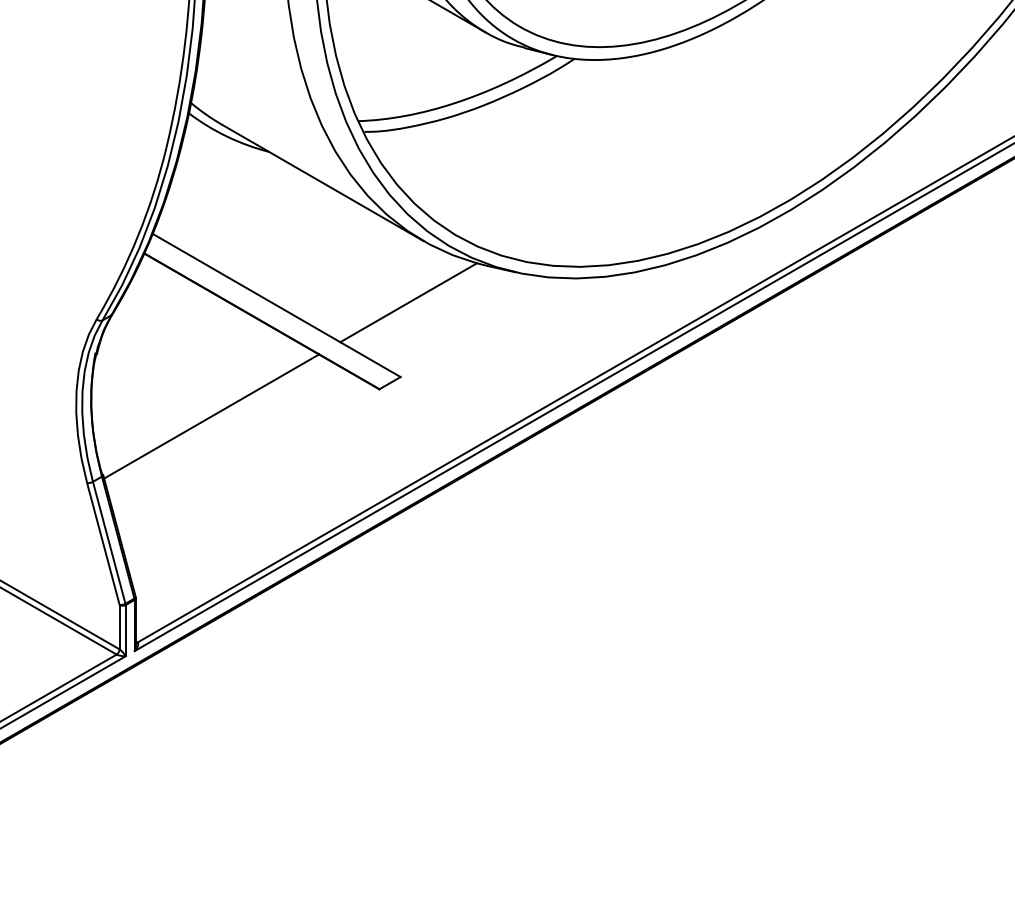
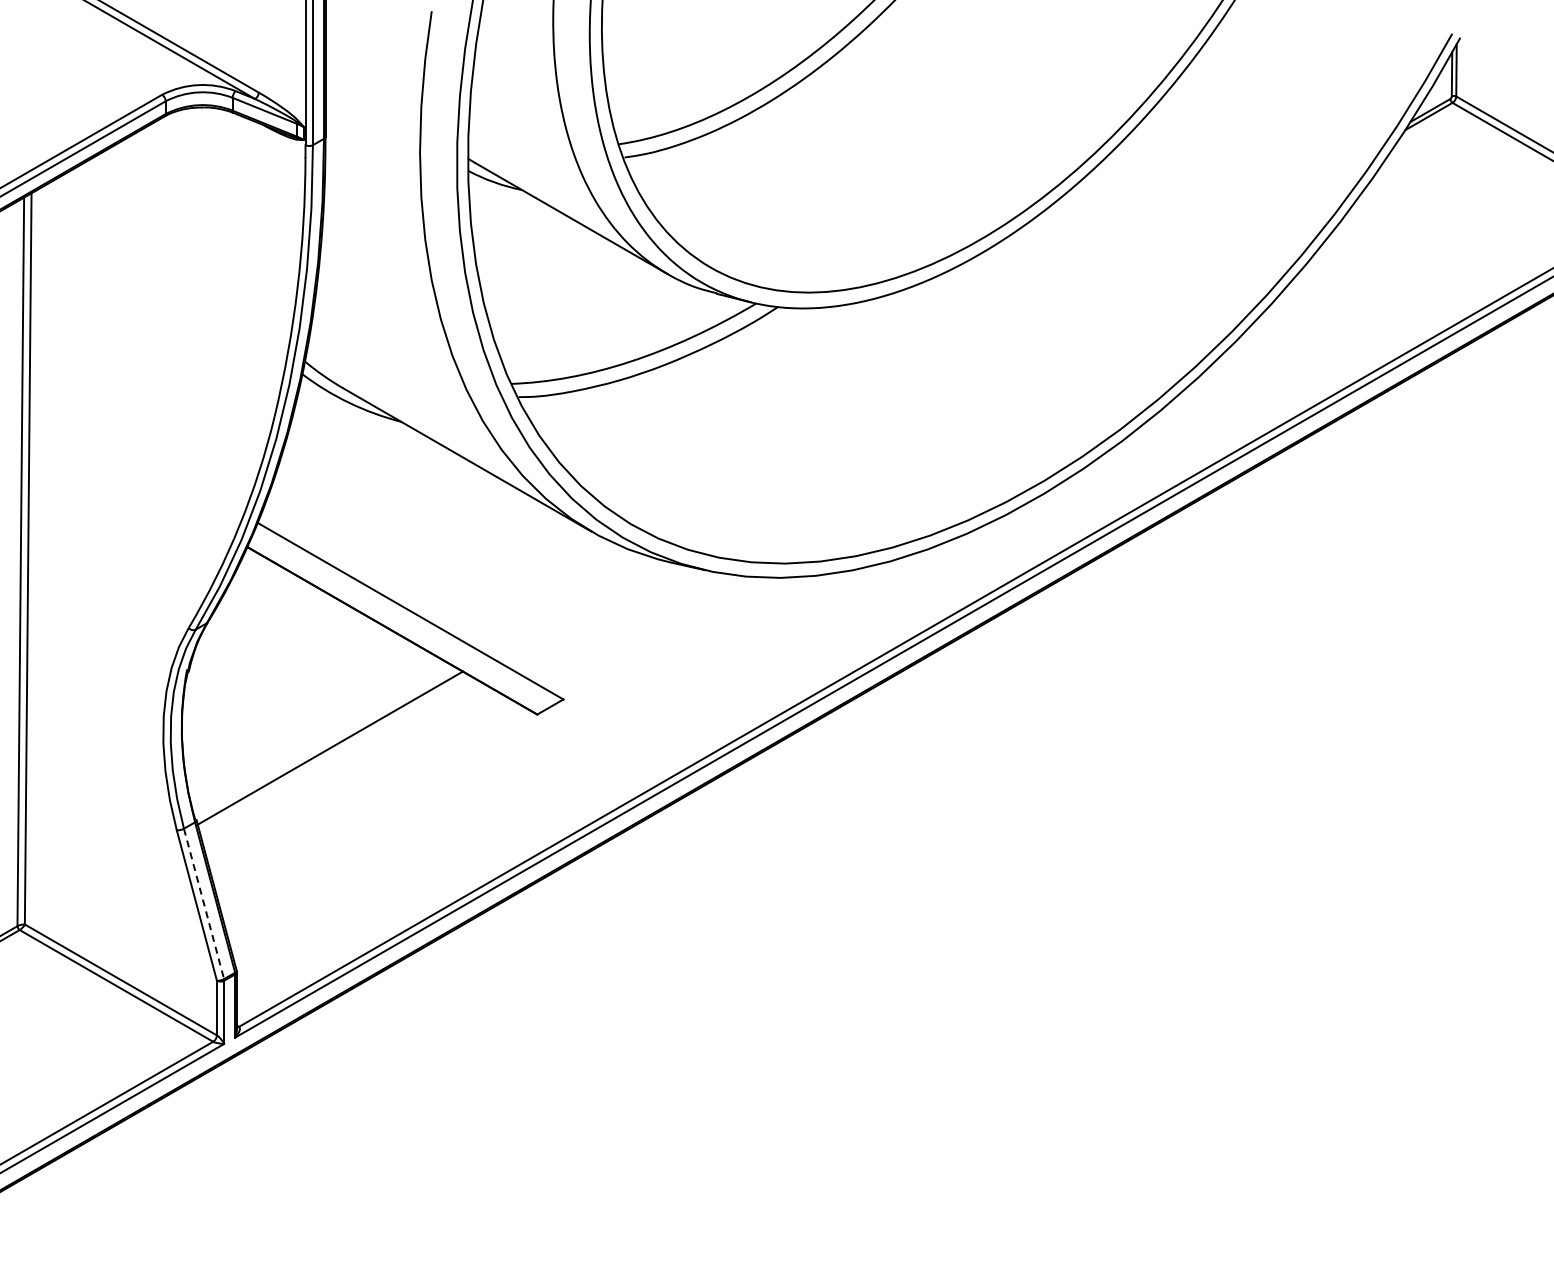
line: (408, 302) -> (573, 607), removed
line: (109, 542) -> (204, 903), solid -> dashed

